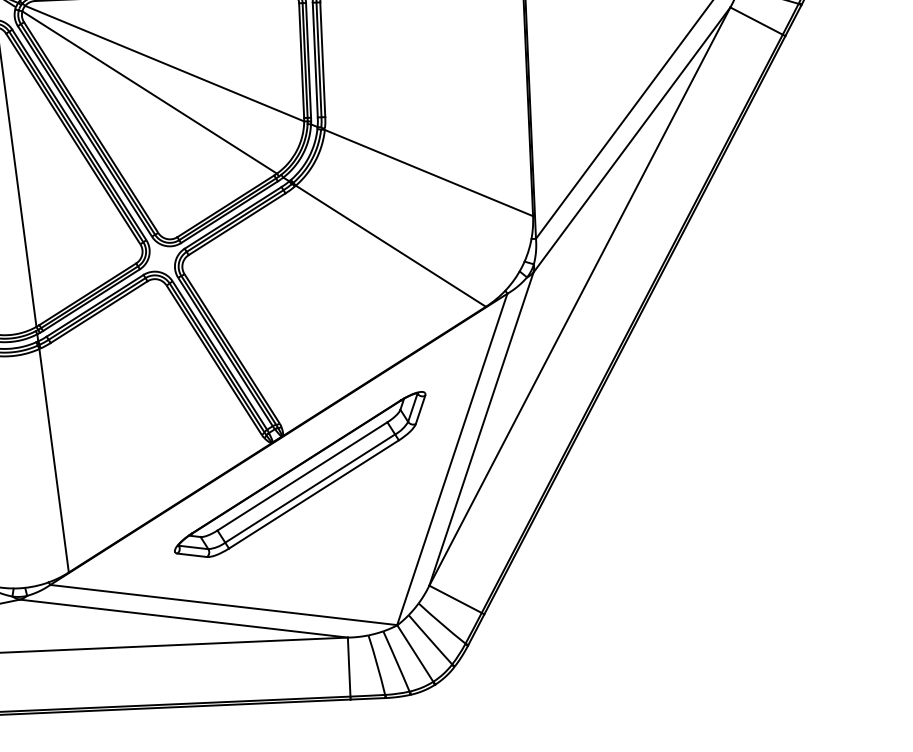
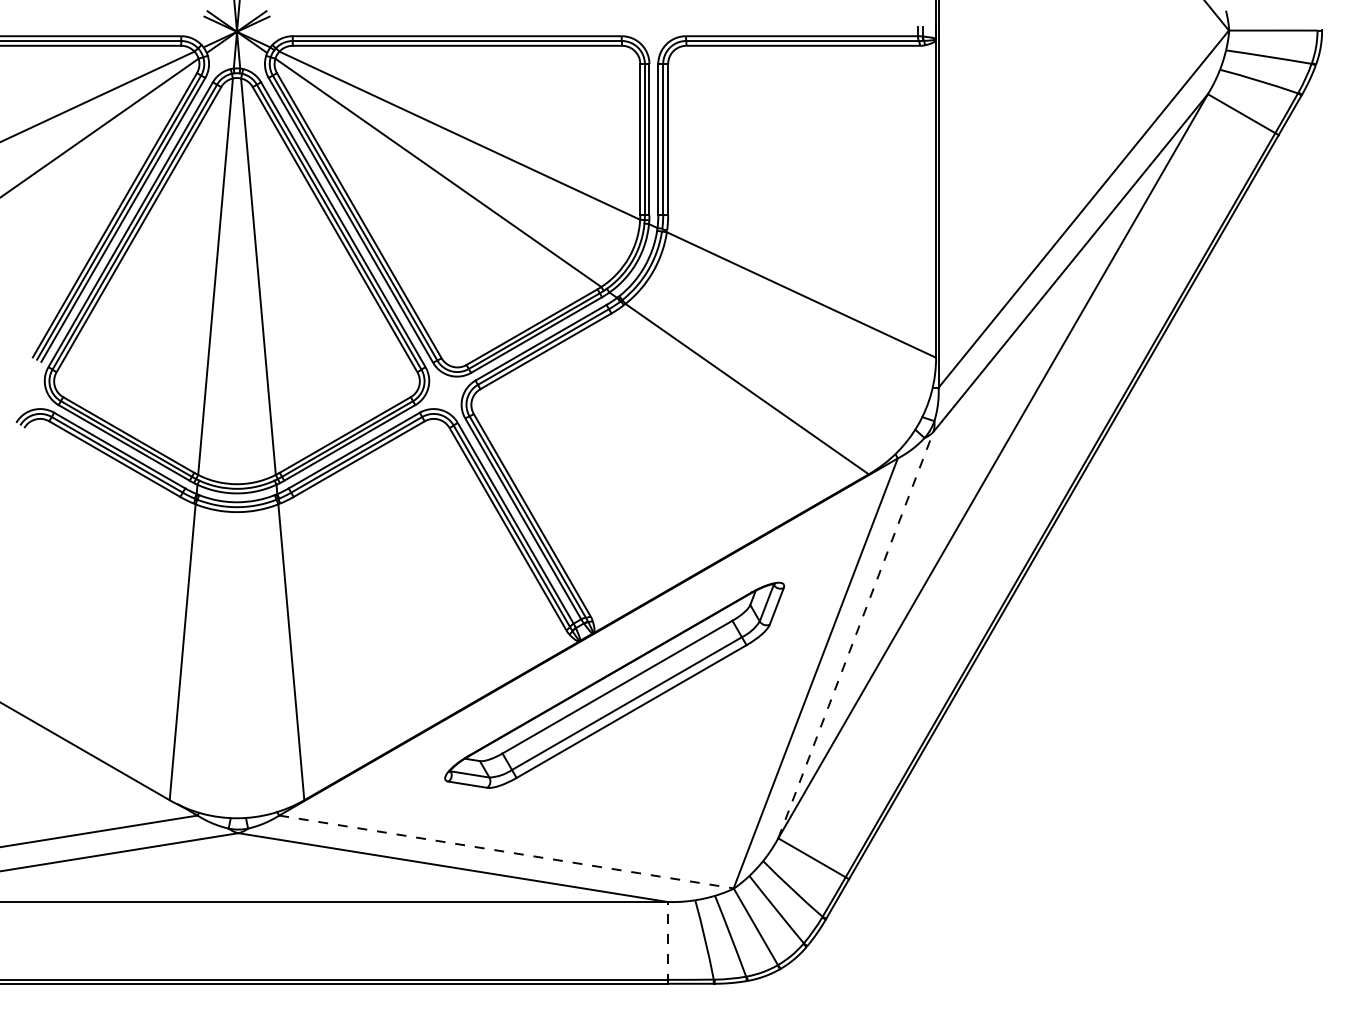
line: (481, 429) -> (855, 635), solid -> dashed
line: (223, 605) -> (506, 852), solid -> dashed
line: (349, 668) -> (668, 942), solid -> dashed

